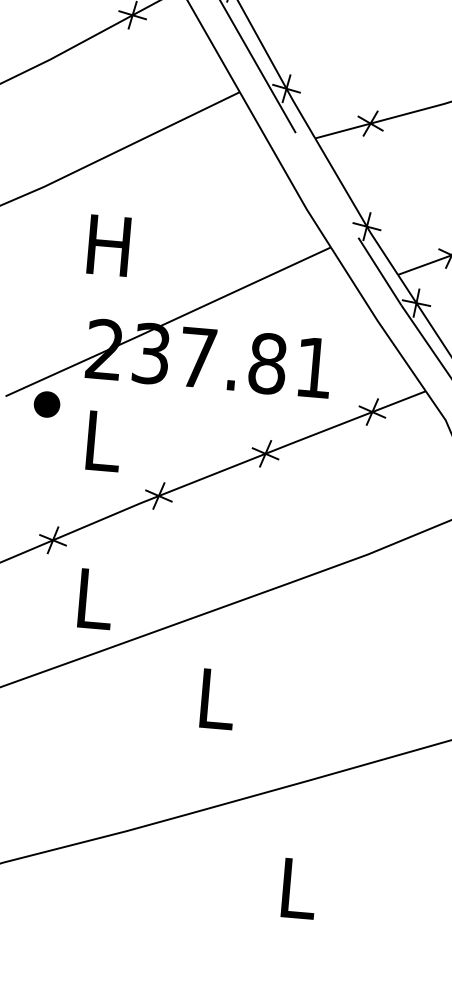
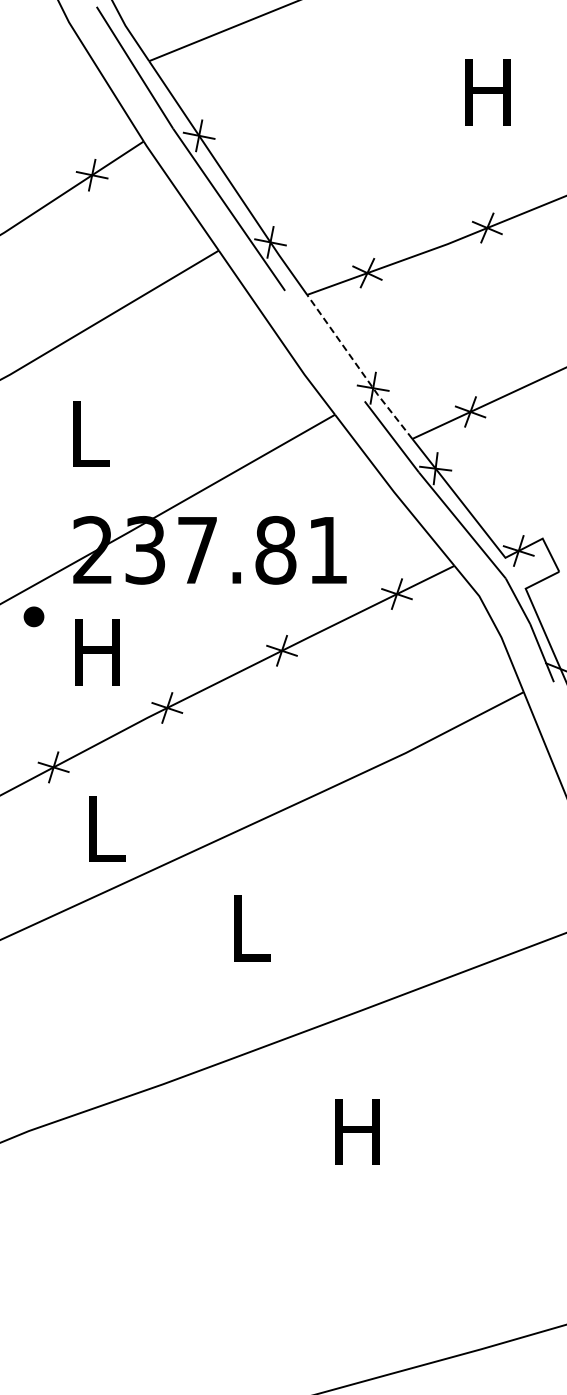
line: (355, 207) -> (358, 368), solid -> dashed
text: (108, 245) -> (87, 433), H -> L
part: (46, 404) -> (33, 616), size x0.7
text: (100, 441) -> (97, 652), L -> H
text: (296, 888) -> (357, 1131), L -> H

